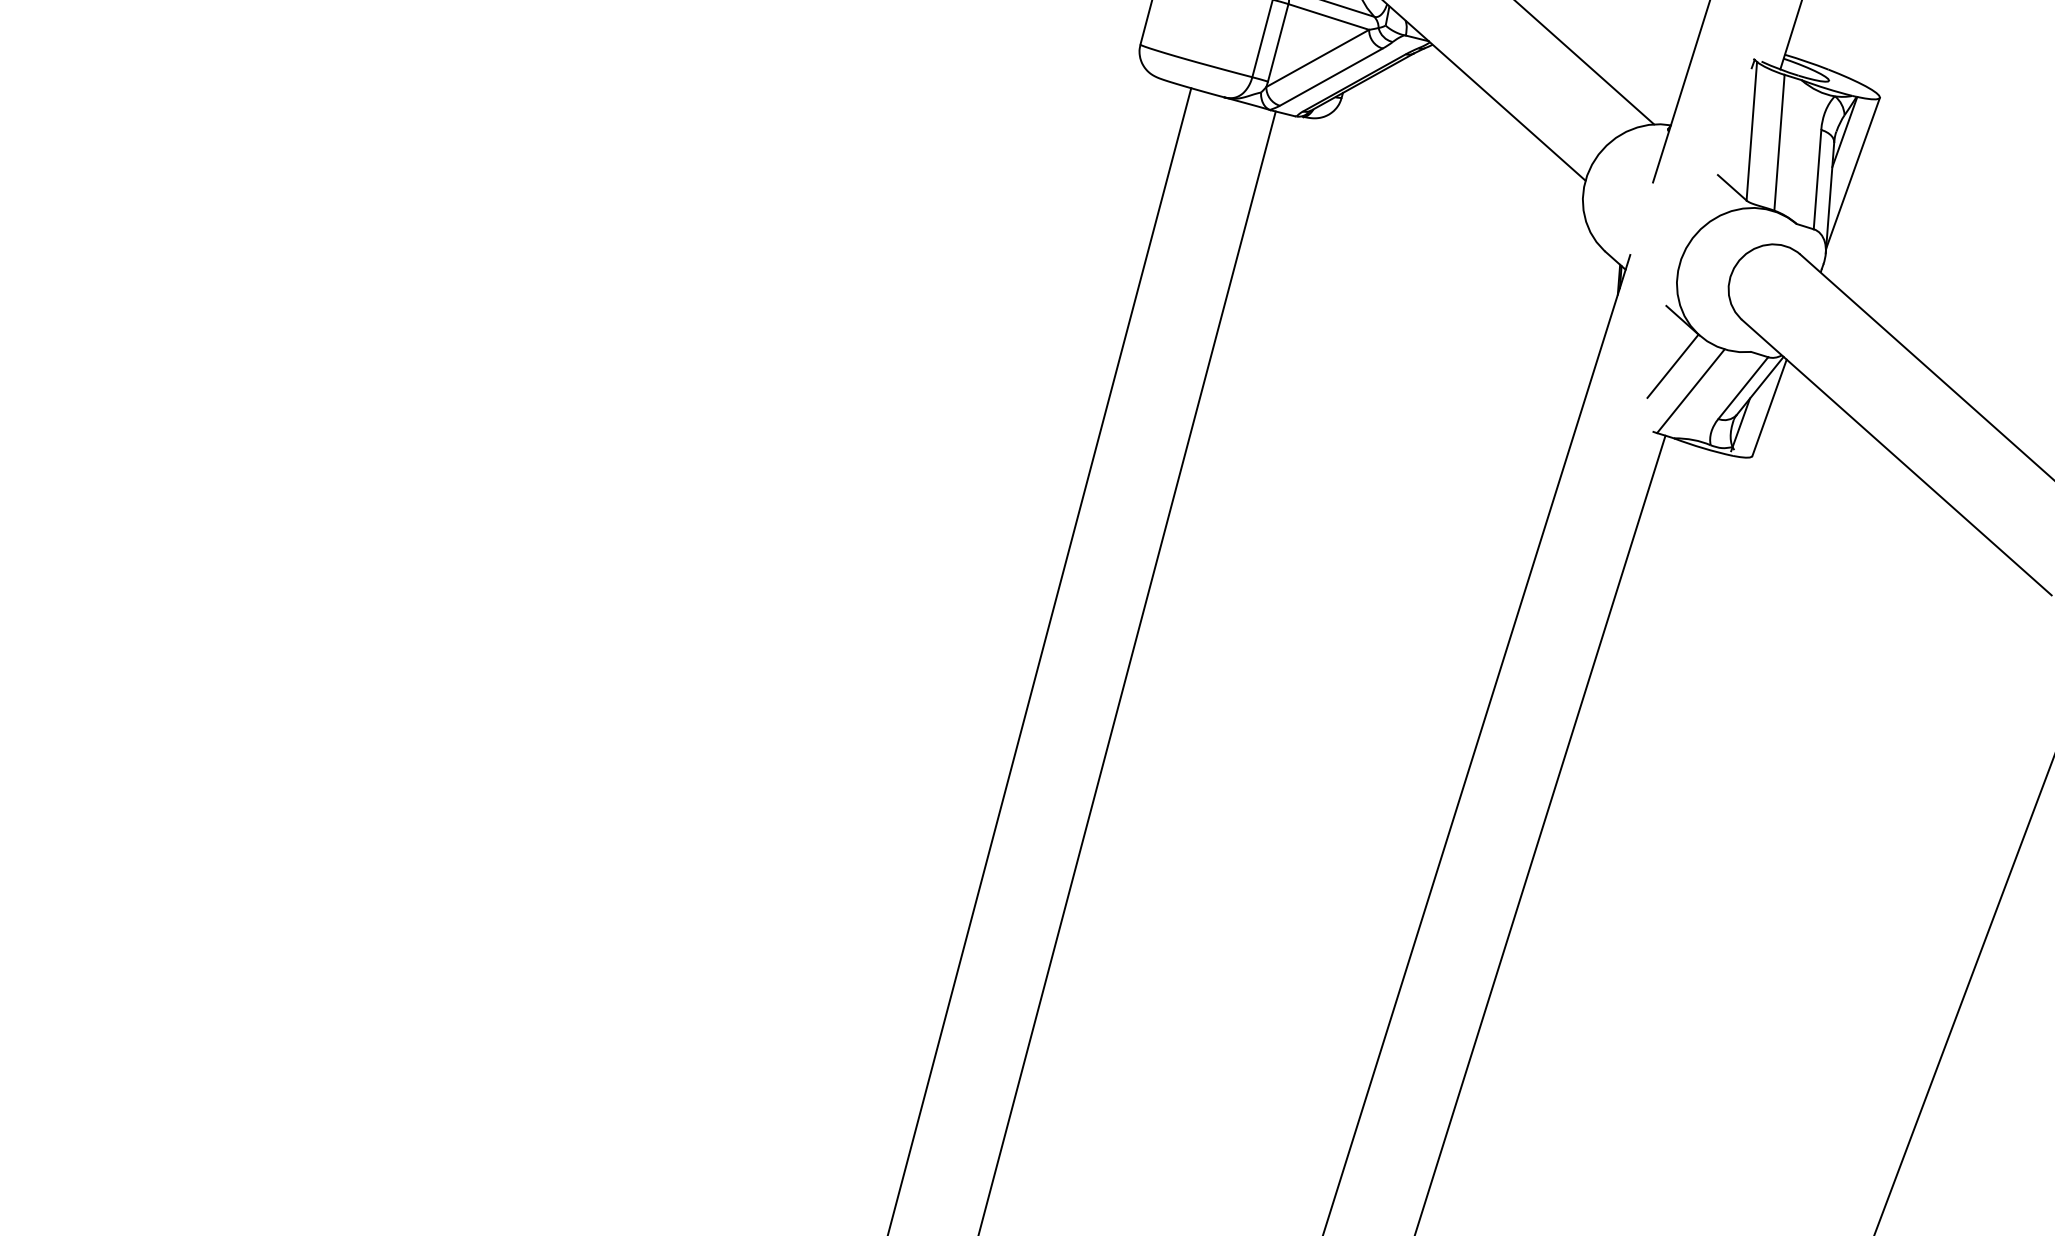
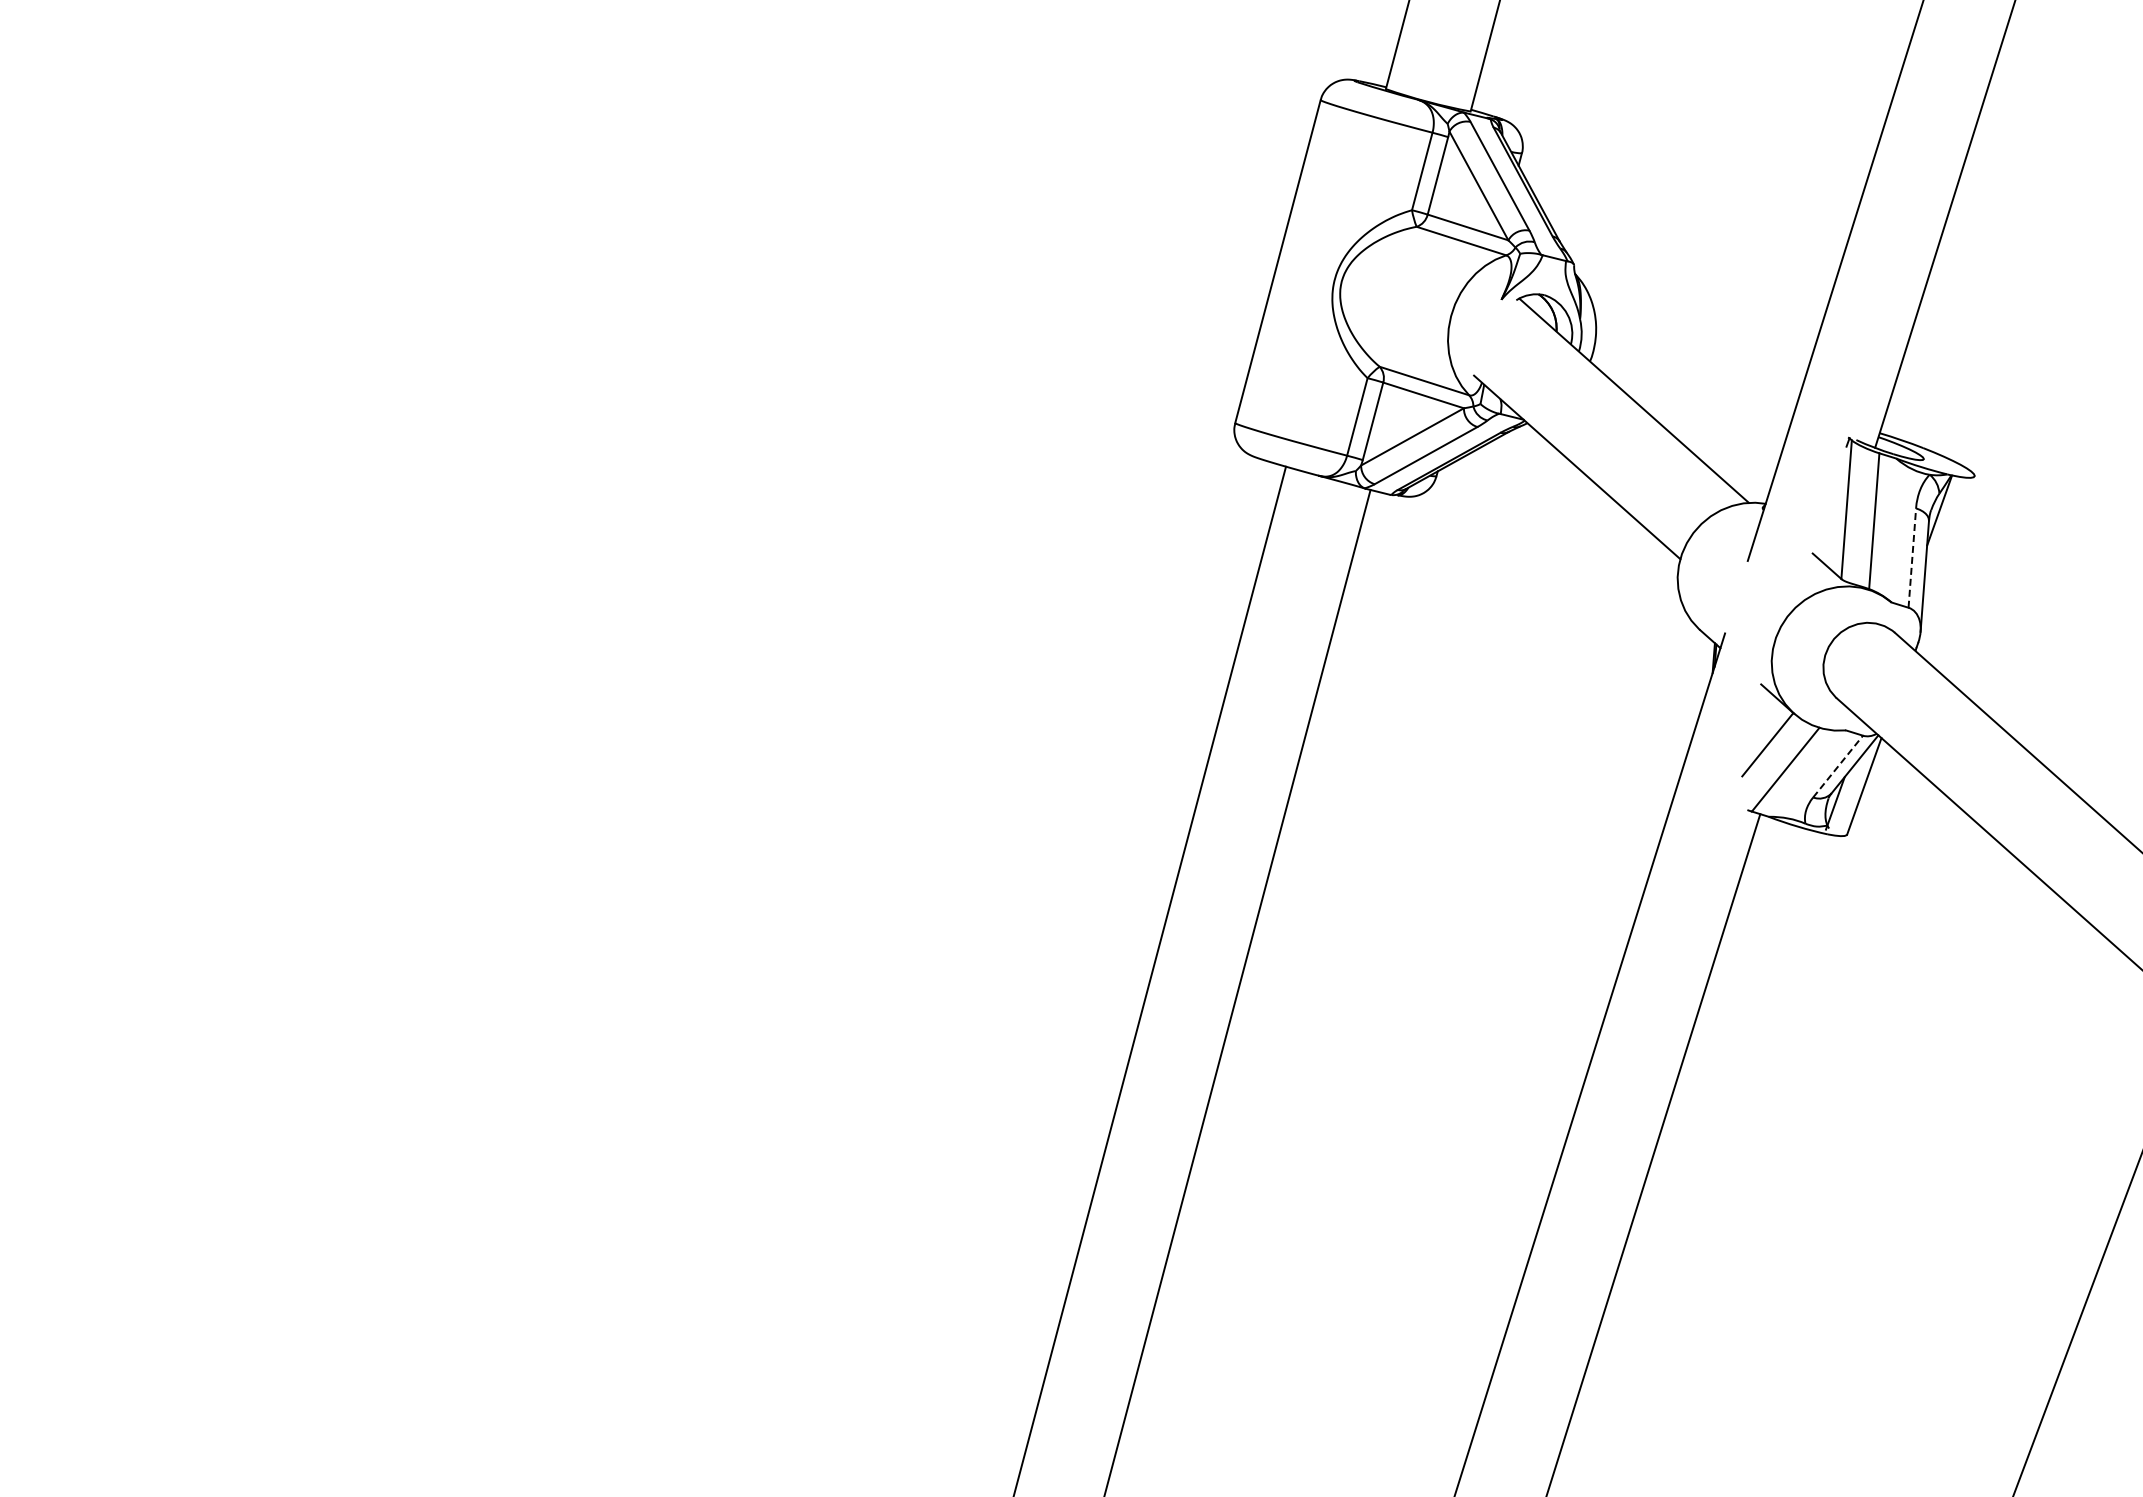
line: (1852, 173) -> (1947, 551), removed
line: (1817, 180) -> (1912, 558), solid -> dashed
line: (1743, 388) -> (1838, 766), solid -> dashed

